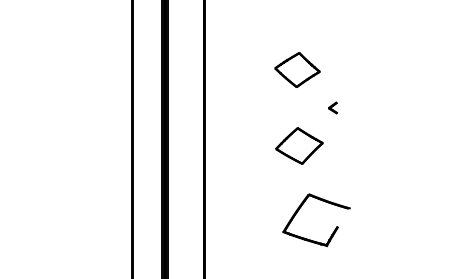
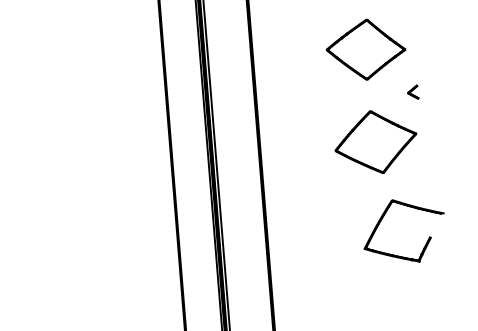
part: (297, 69) -> (365, 49), size x1.43
part: (299, 145) -> (375, 141), size x1.43

